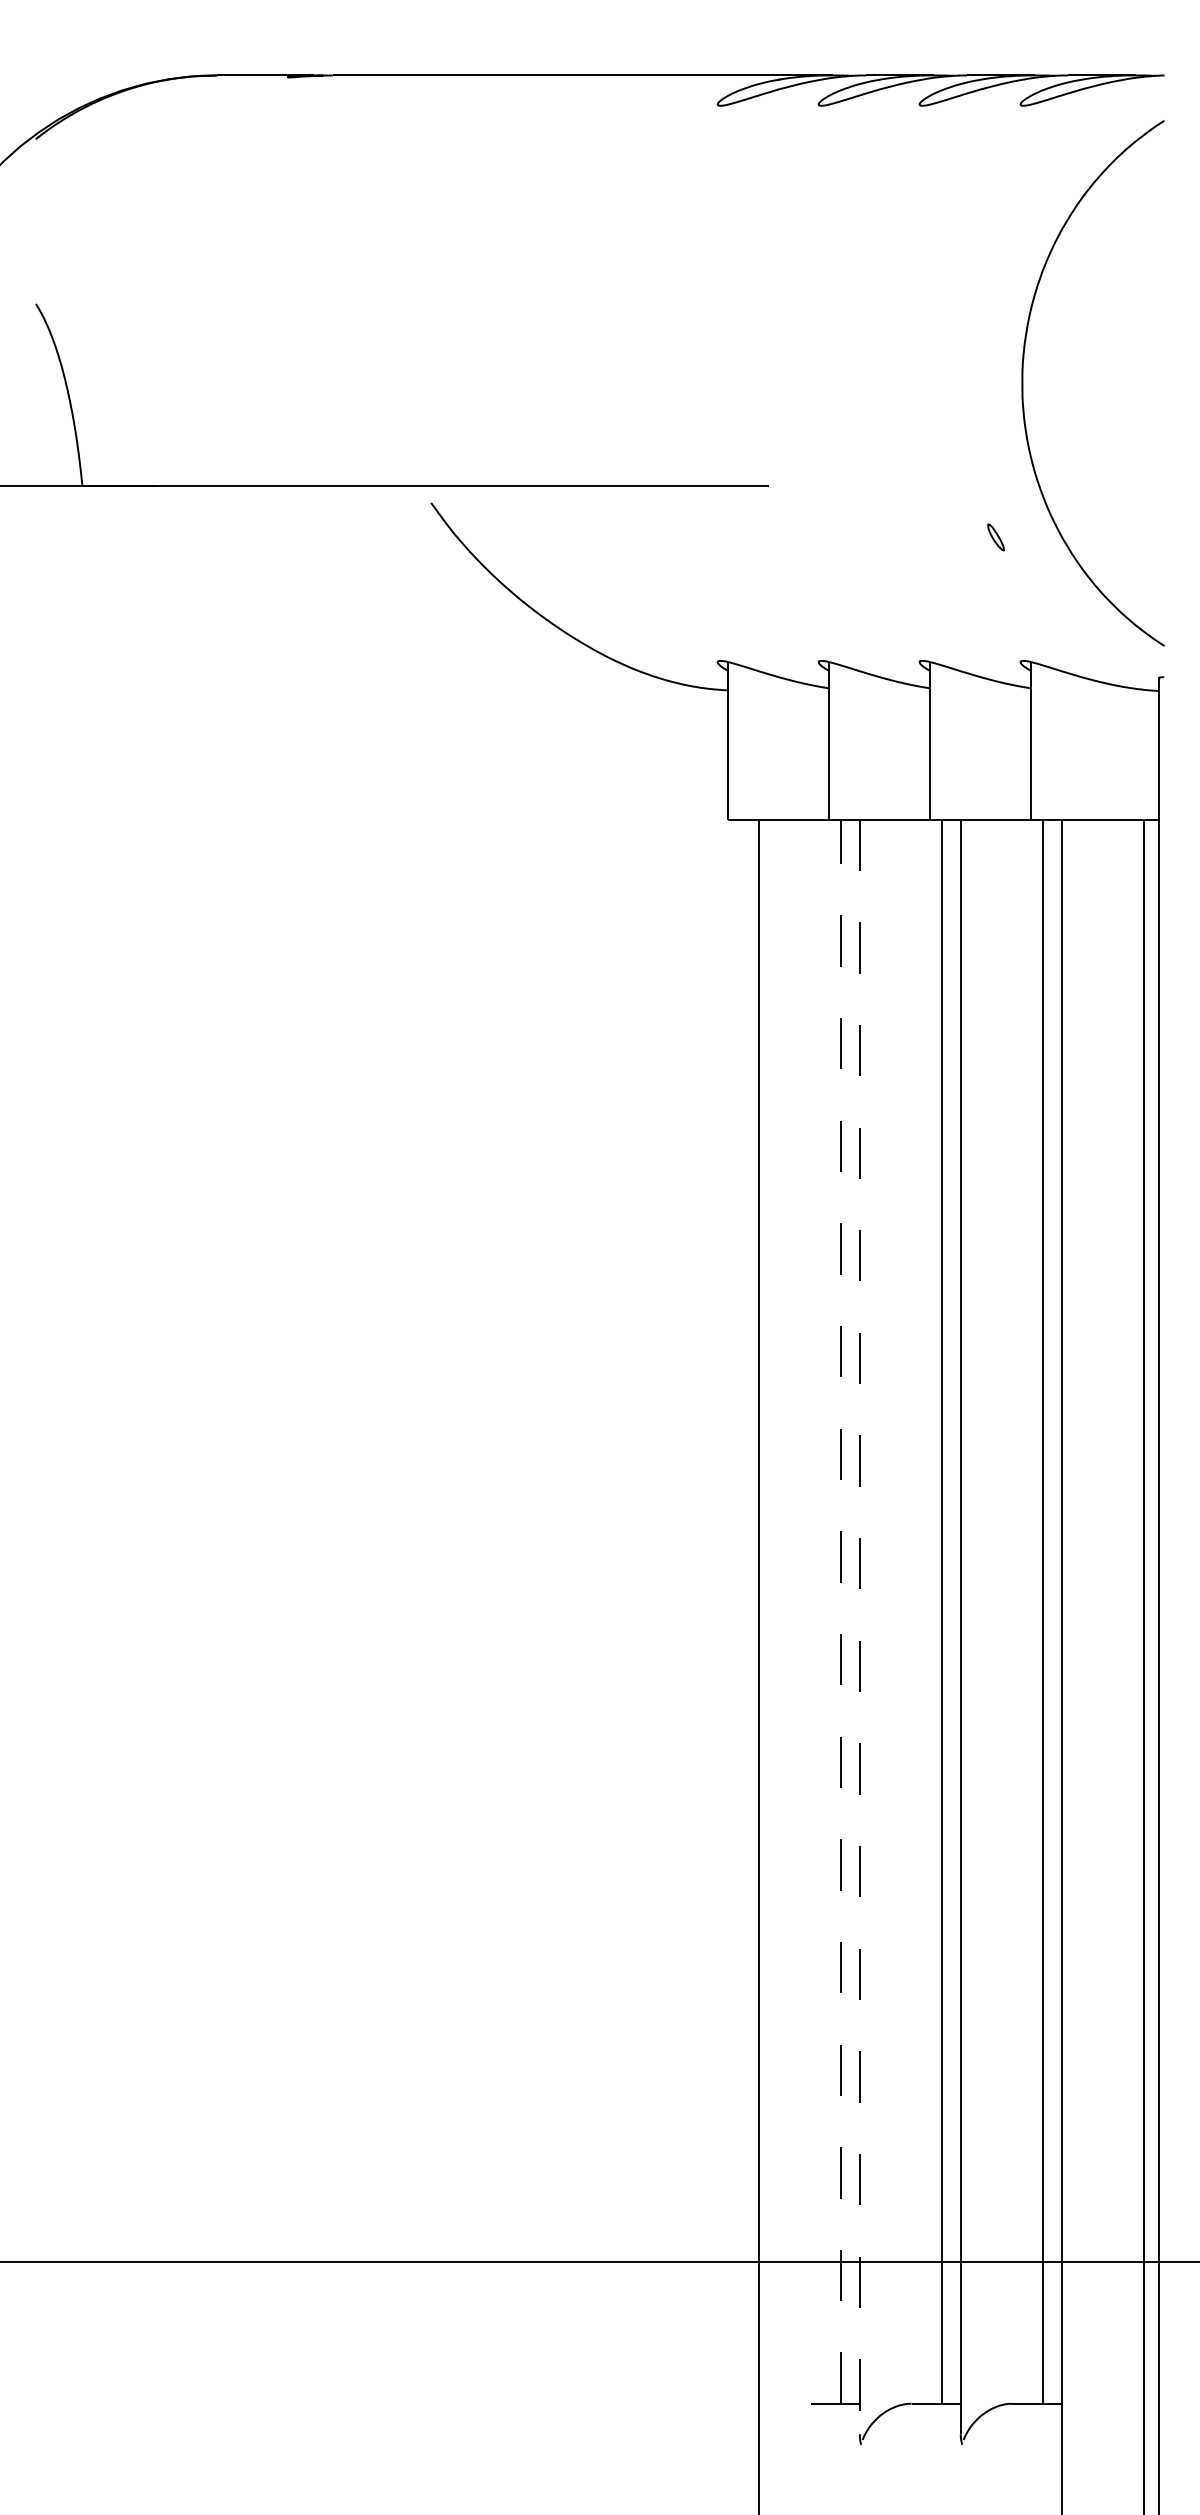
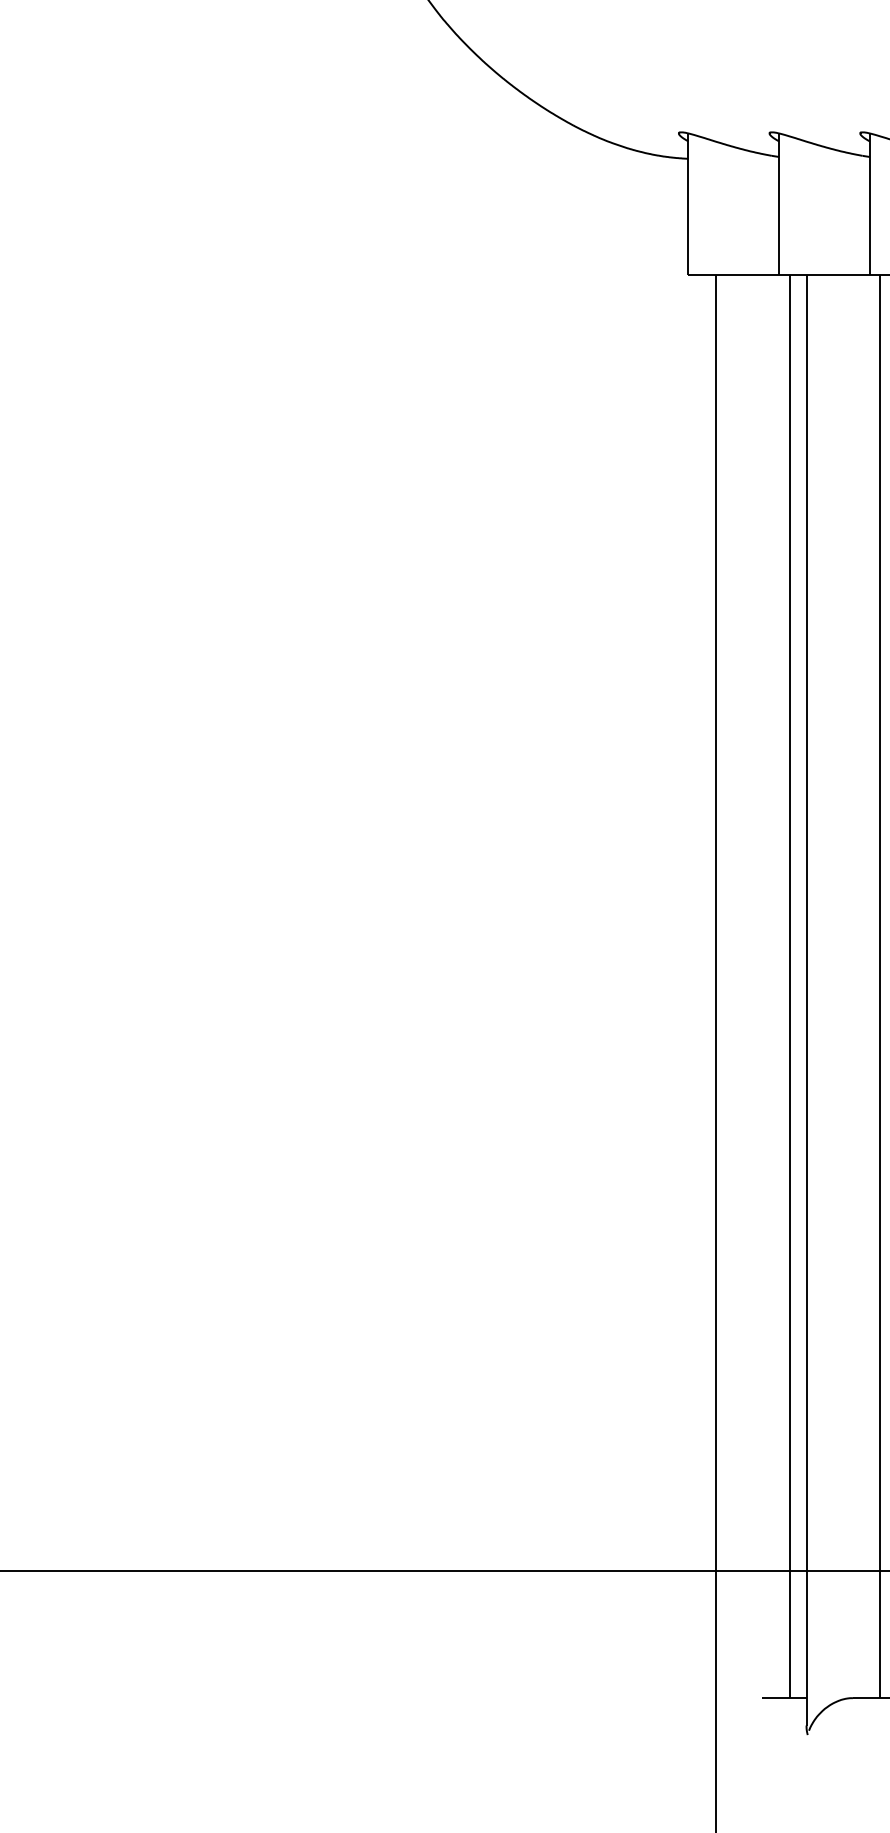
line: (841, 1611) -> (790, 986), dashed -> solid
line: (859, 1627) -> (806, 1000), dashed -> solid

